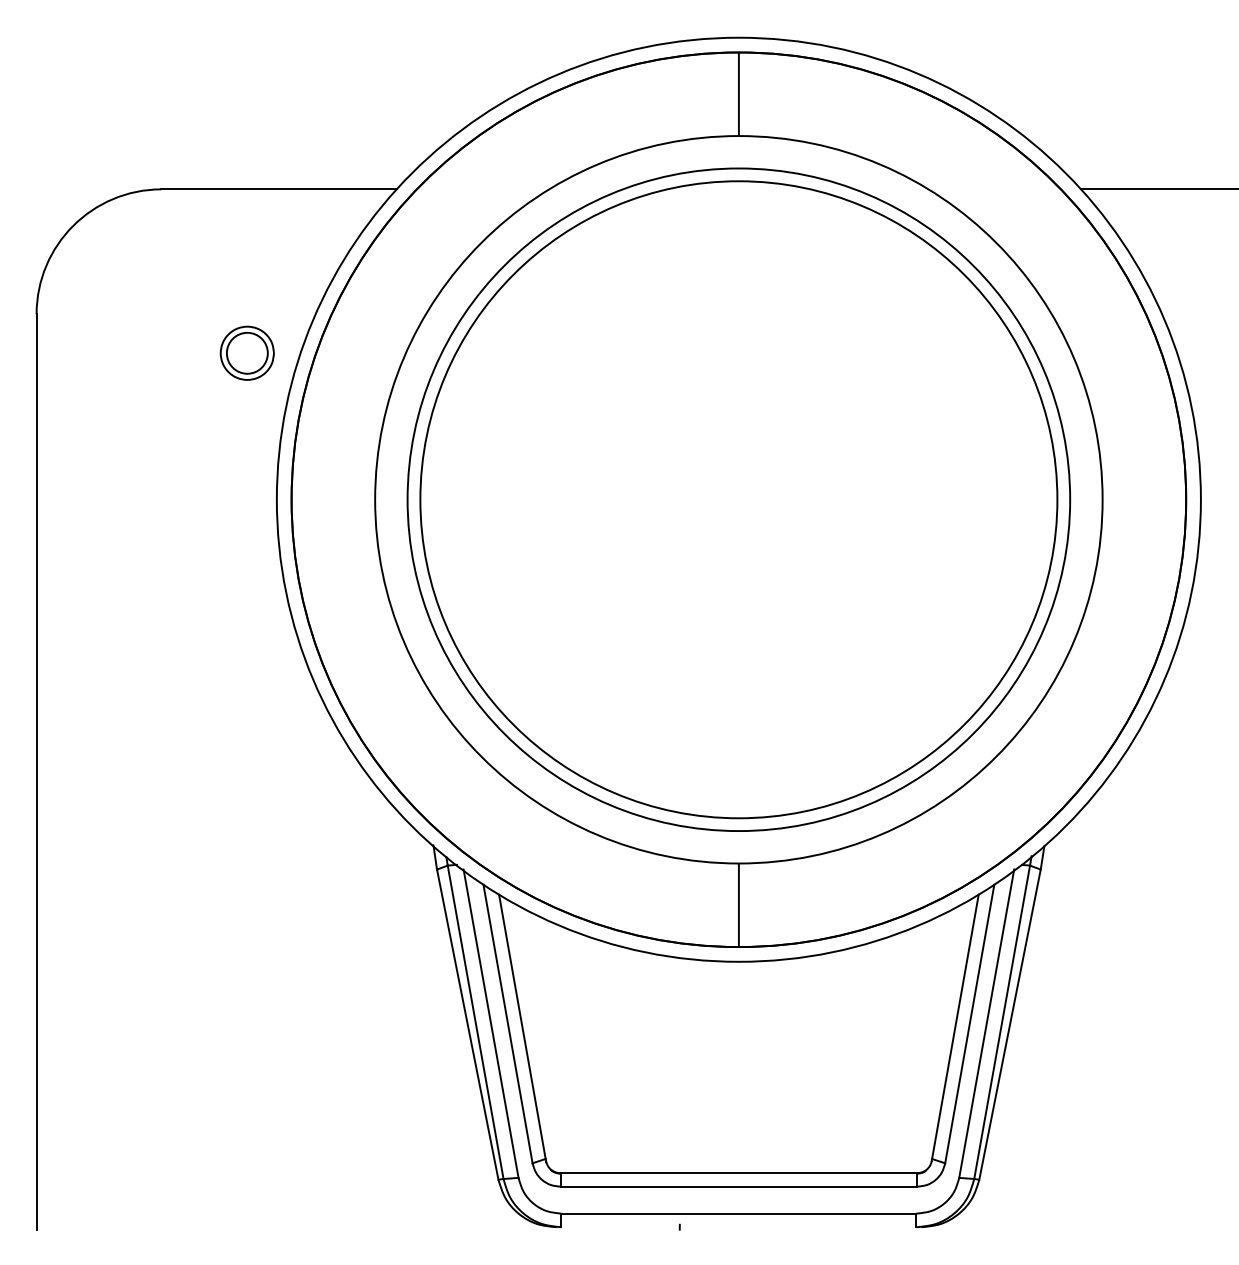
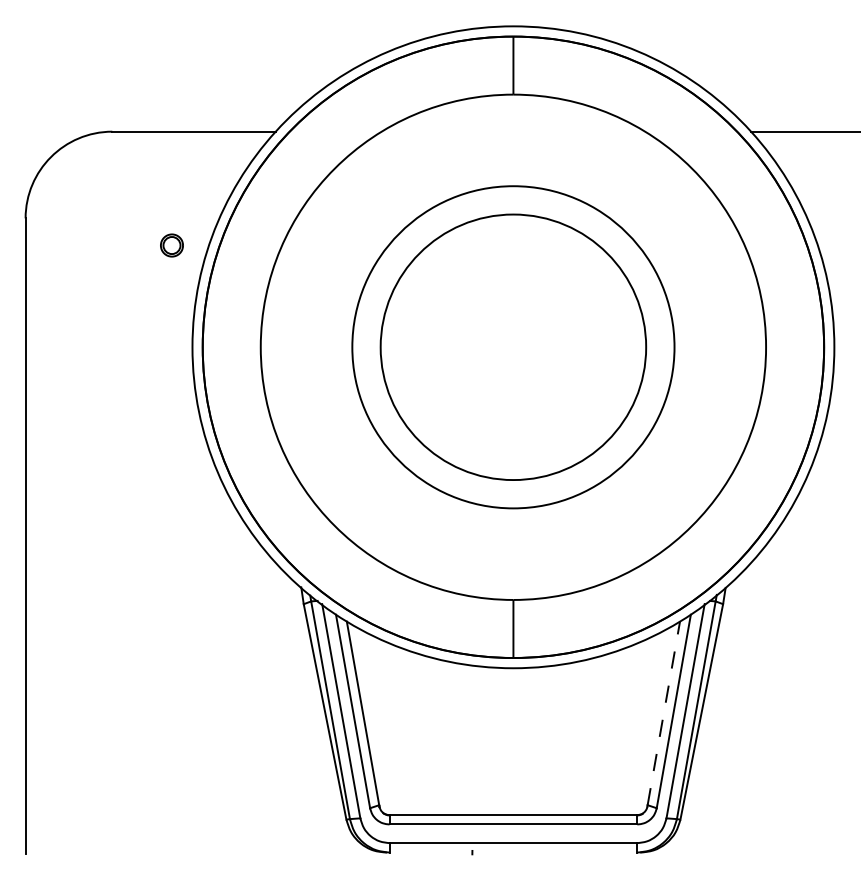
part: (246, 353) -> (171, 245), size x0.6
circle: (738, 500) -> (513, 347), size x0.6
circle: (738, 500) -> (513, 347), size x0.7
line: (954, 1025) -> (663, 712), solid -> dashed

